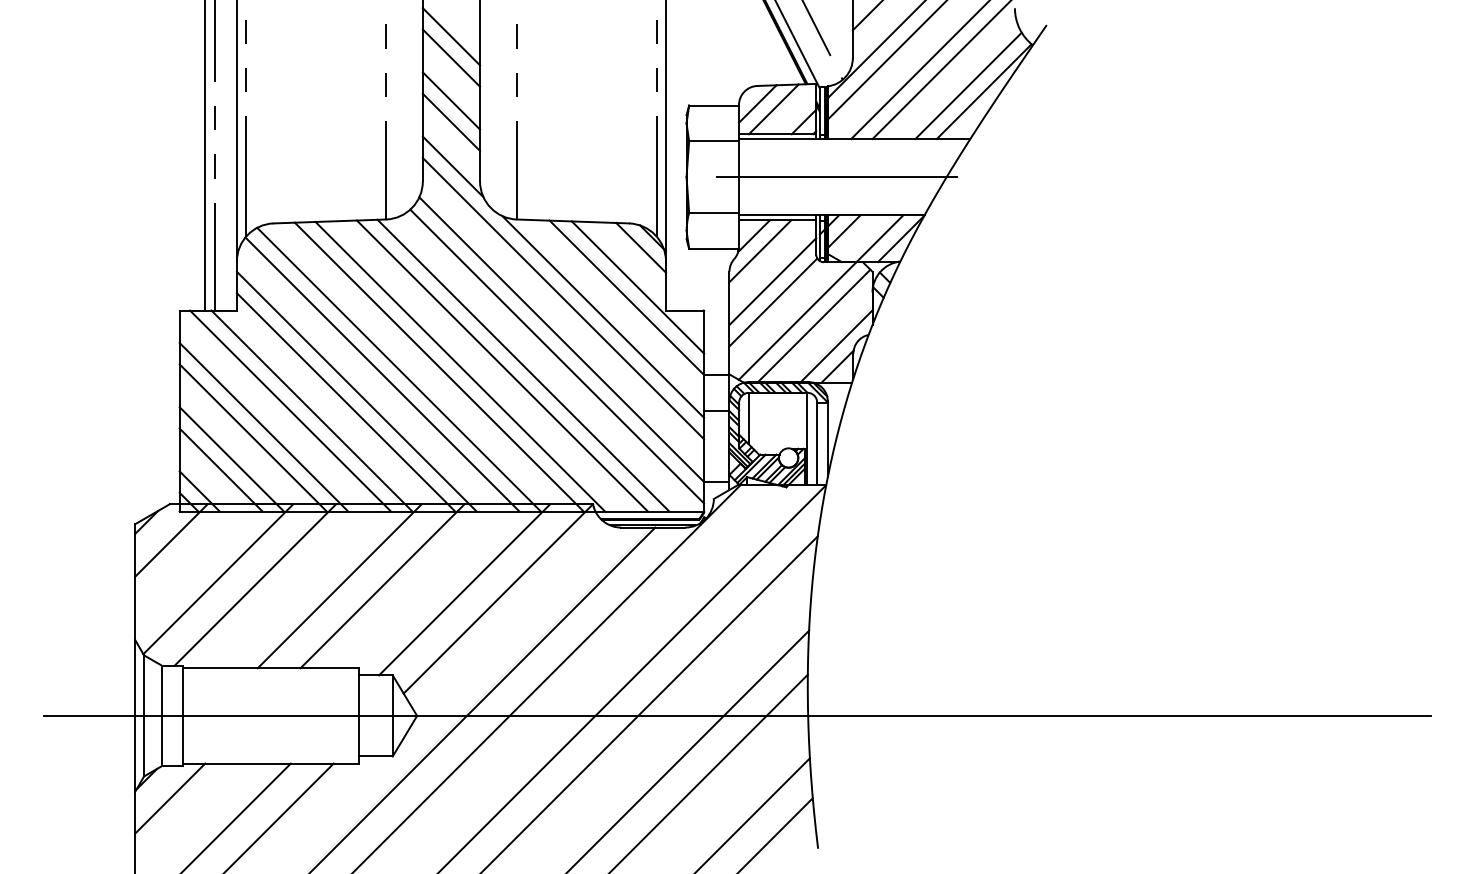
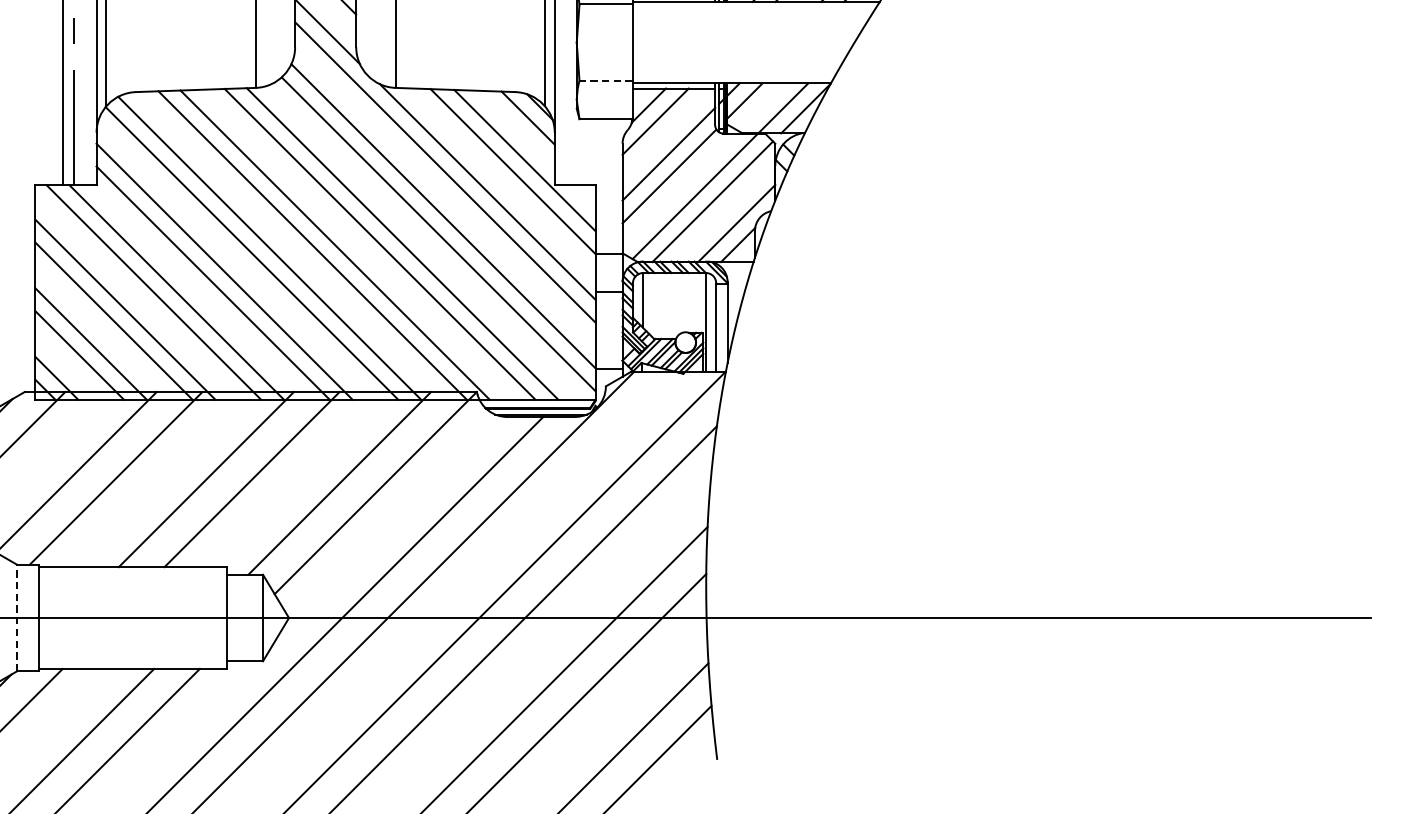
line: (828, 177) -> (728, 43), removed
line: (714, 212) -> (606, 80), solid -> dashed
line: (162, 715) -> (17, 617), solid -> dashed

